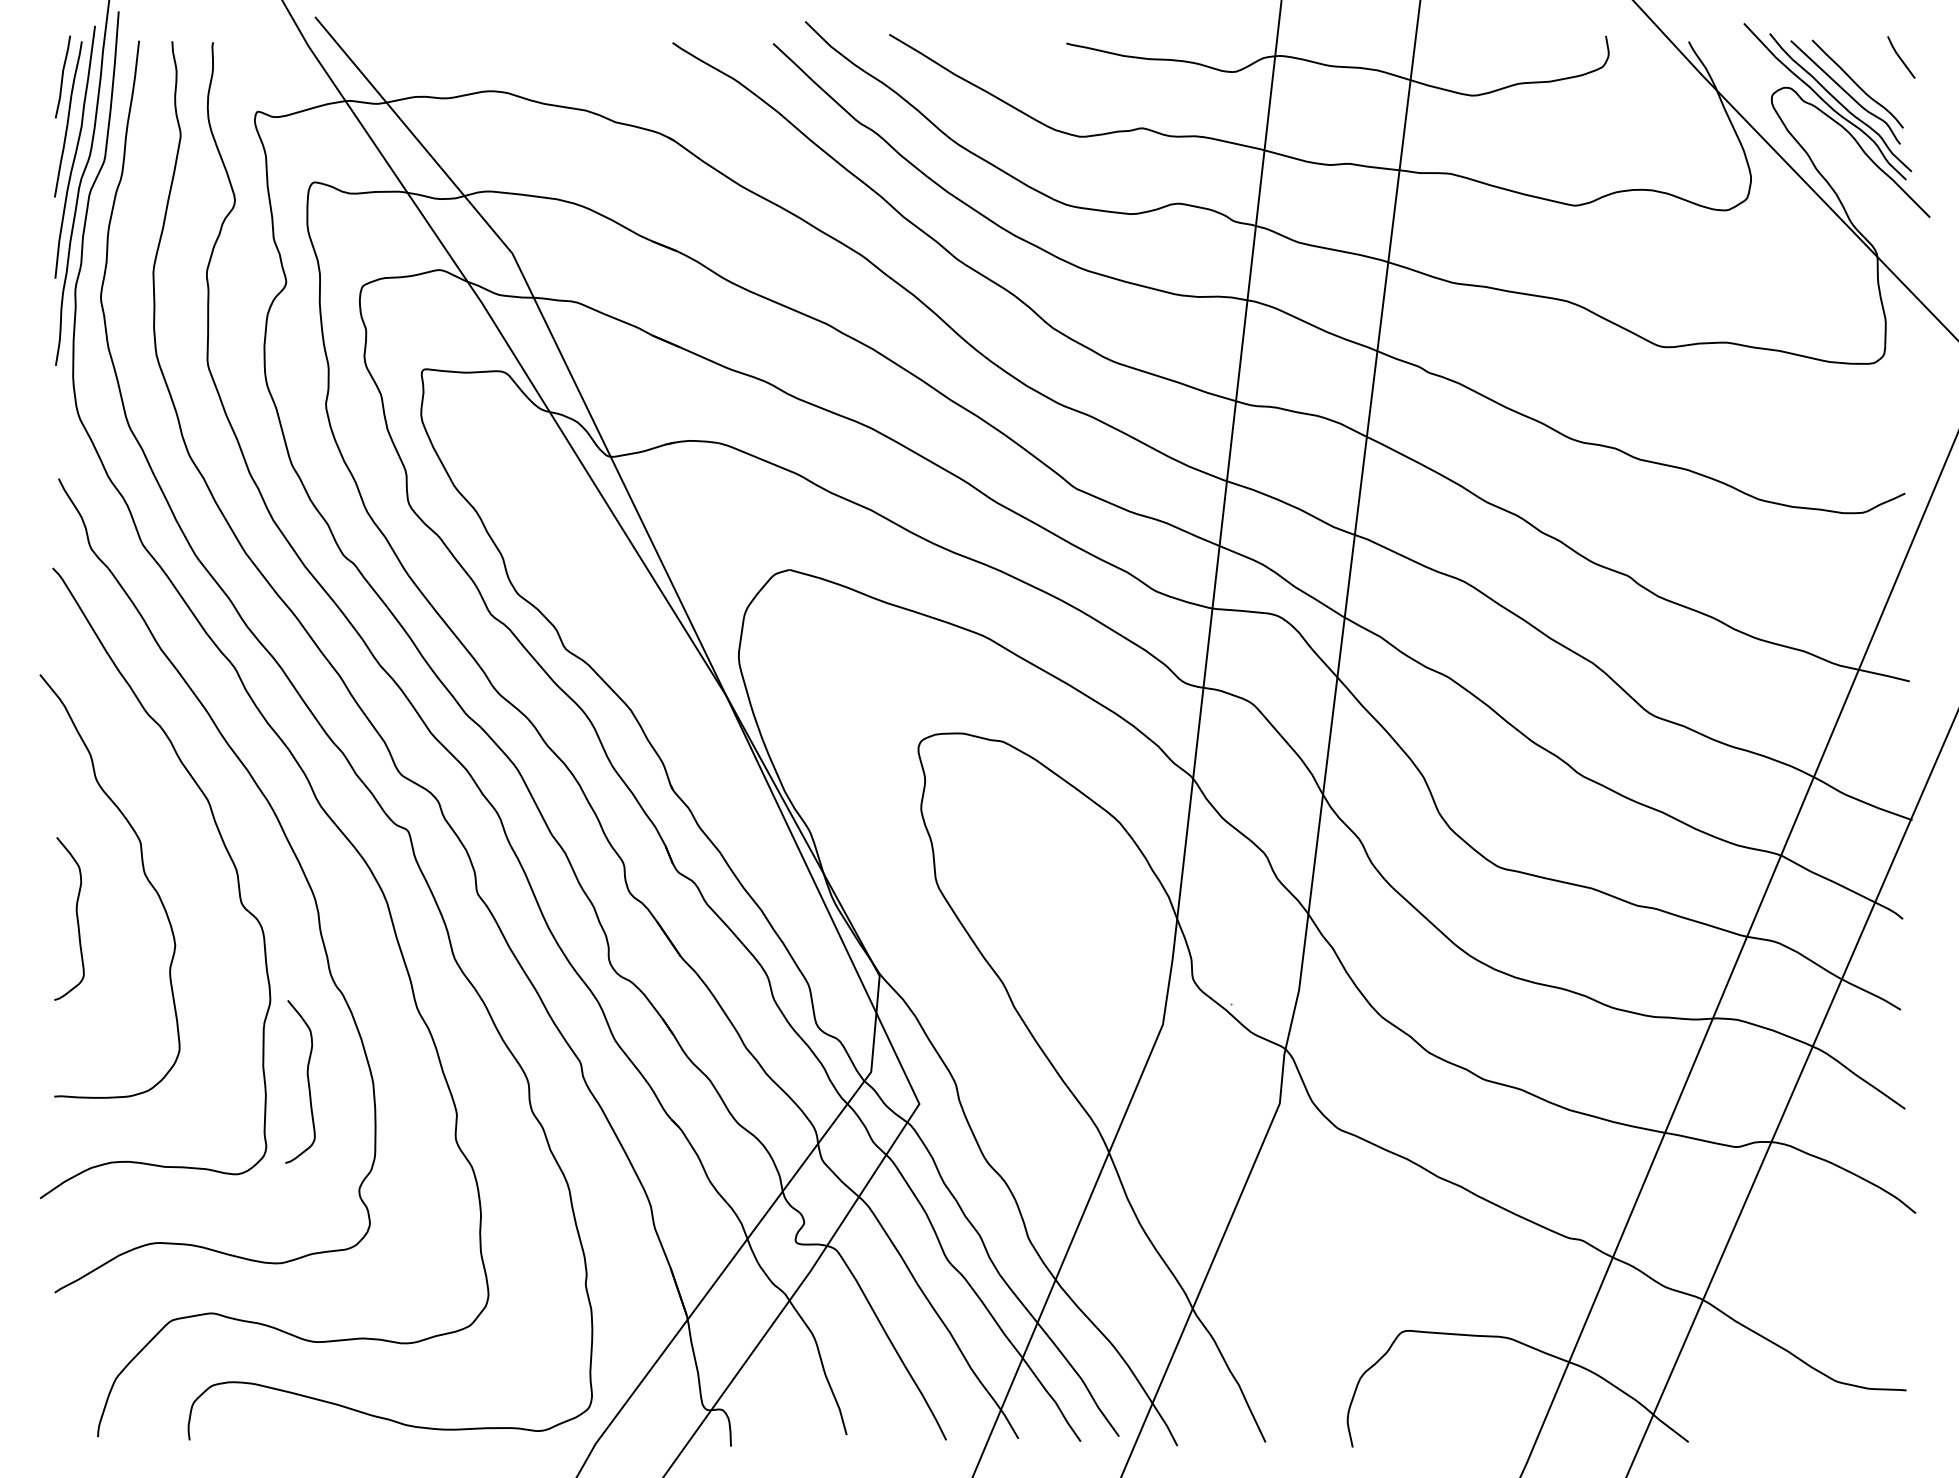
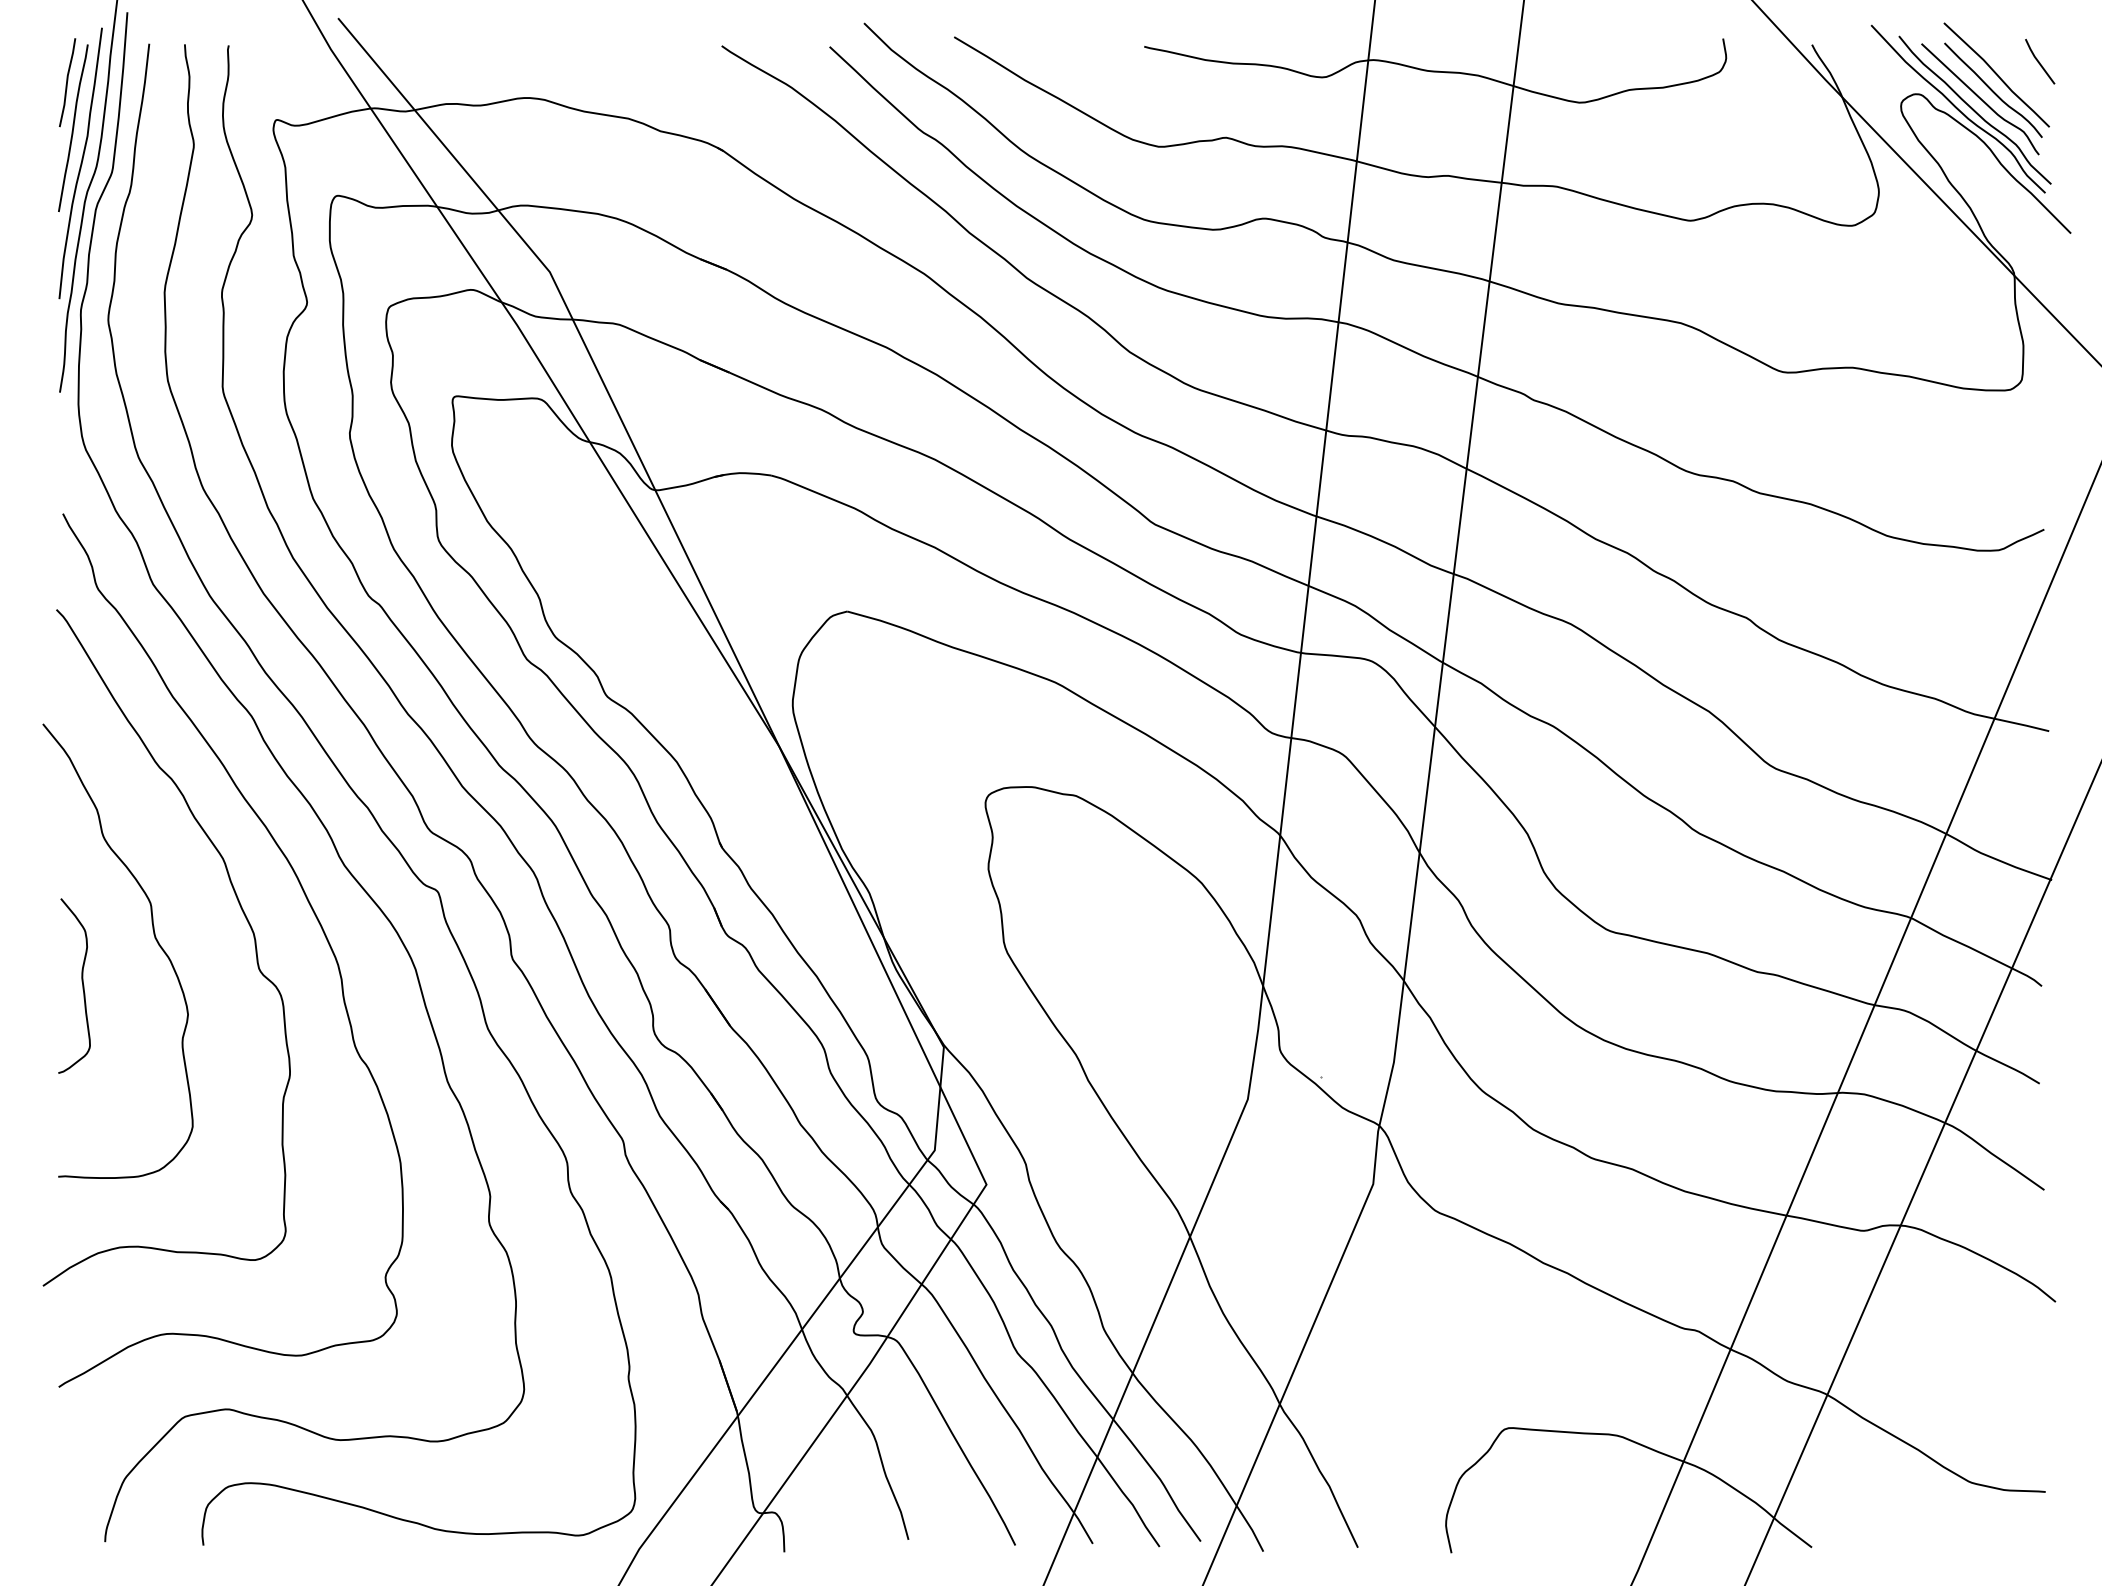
line: (1860, 69) -> (1996, 74), added
curve: (307, 1081) -> (329, 1160), removed

